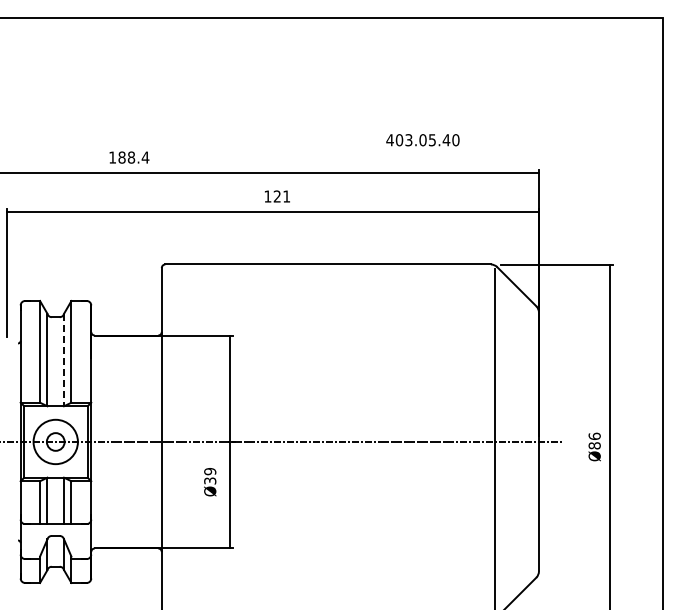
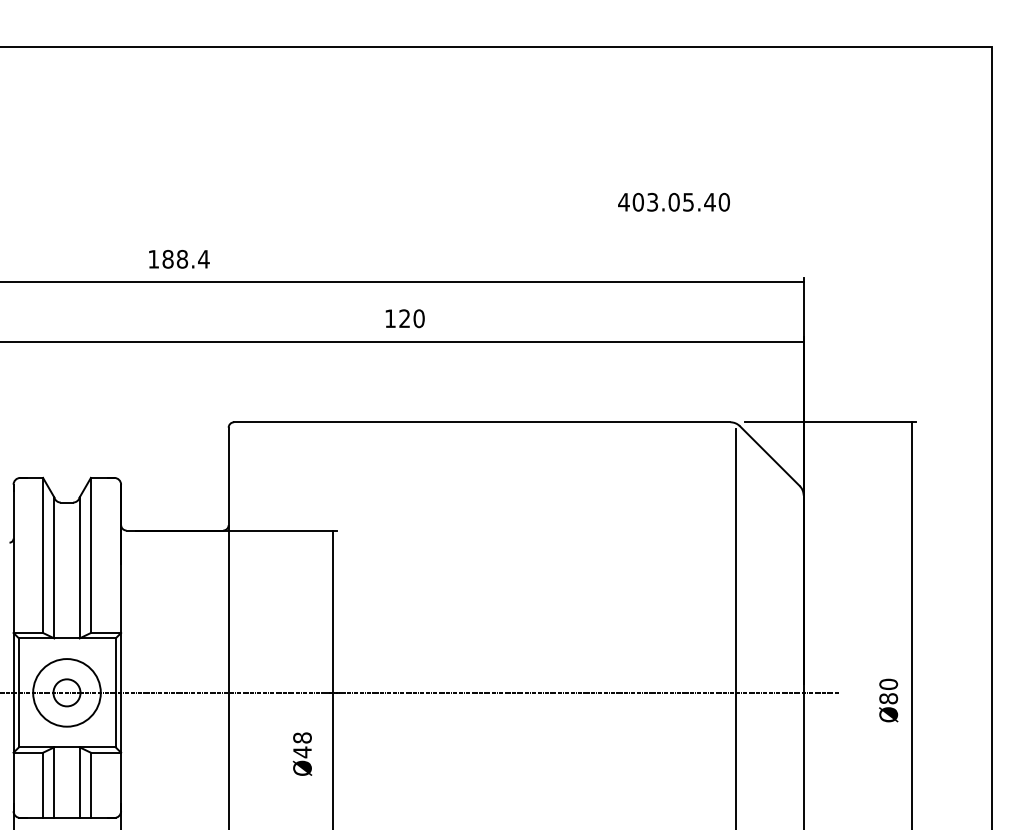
text: (422, 140) -> (673, 202), moved
text: (286, 196) -> (418, 318), 121 -> 120
line: (64, 360) -> (80, 568), dashed -> solid
text: (594, 435) -> (888, 682), Ø86 -> Ø80
text: (210, 476) -> (302, 745), Ø39 -> Ø48

